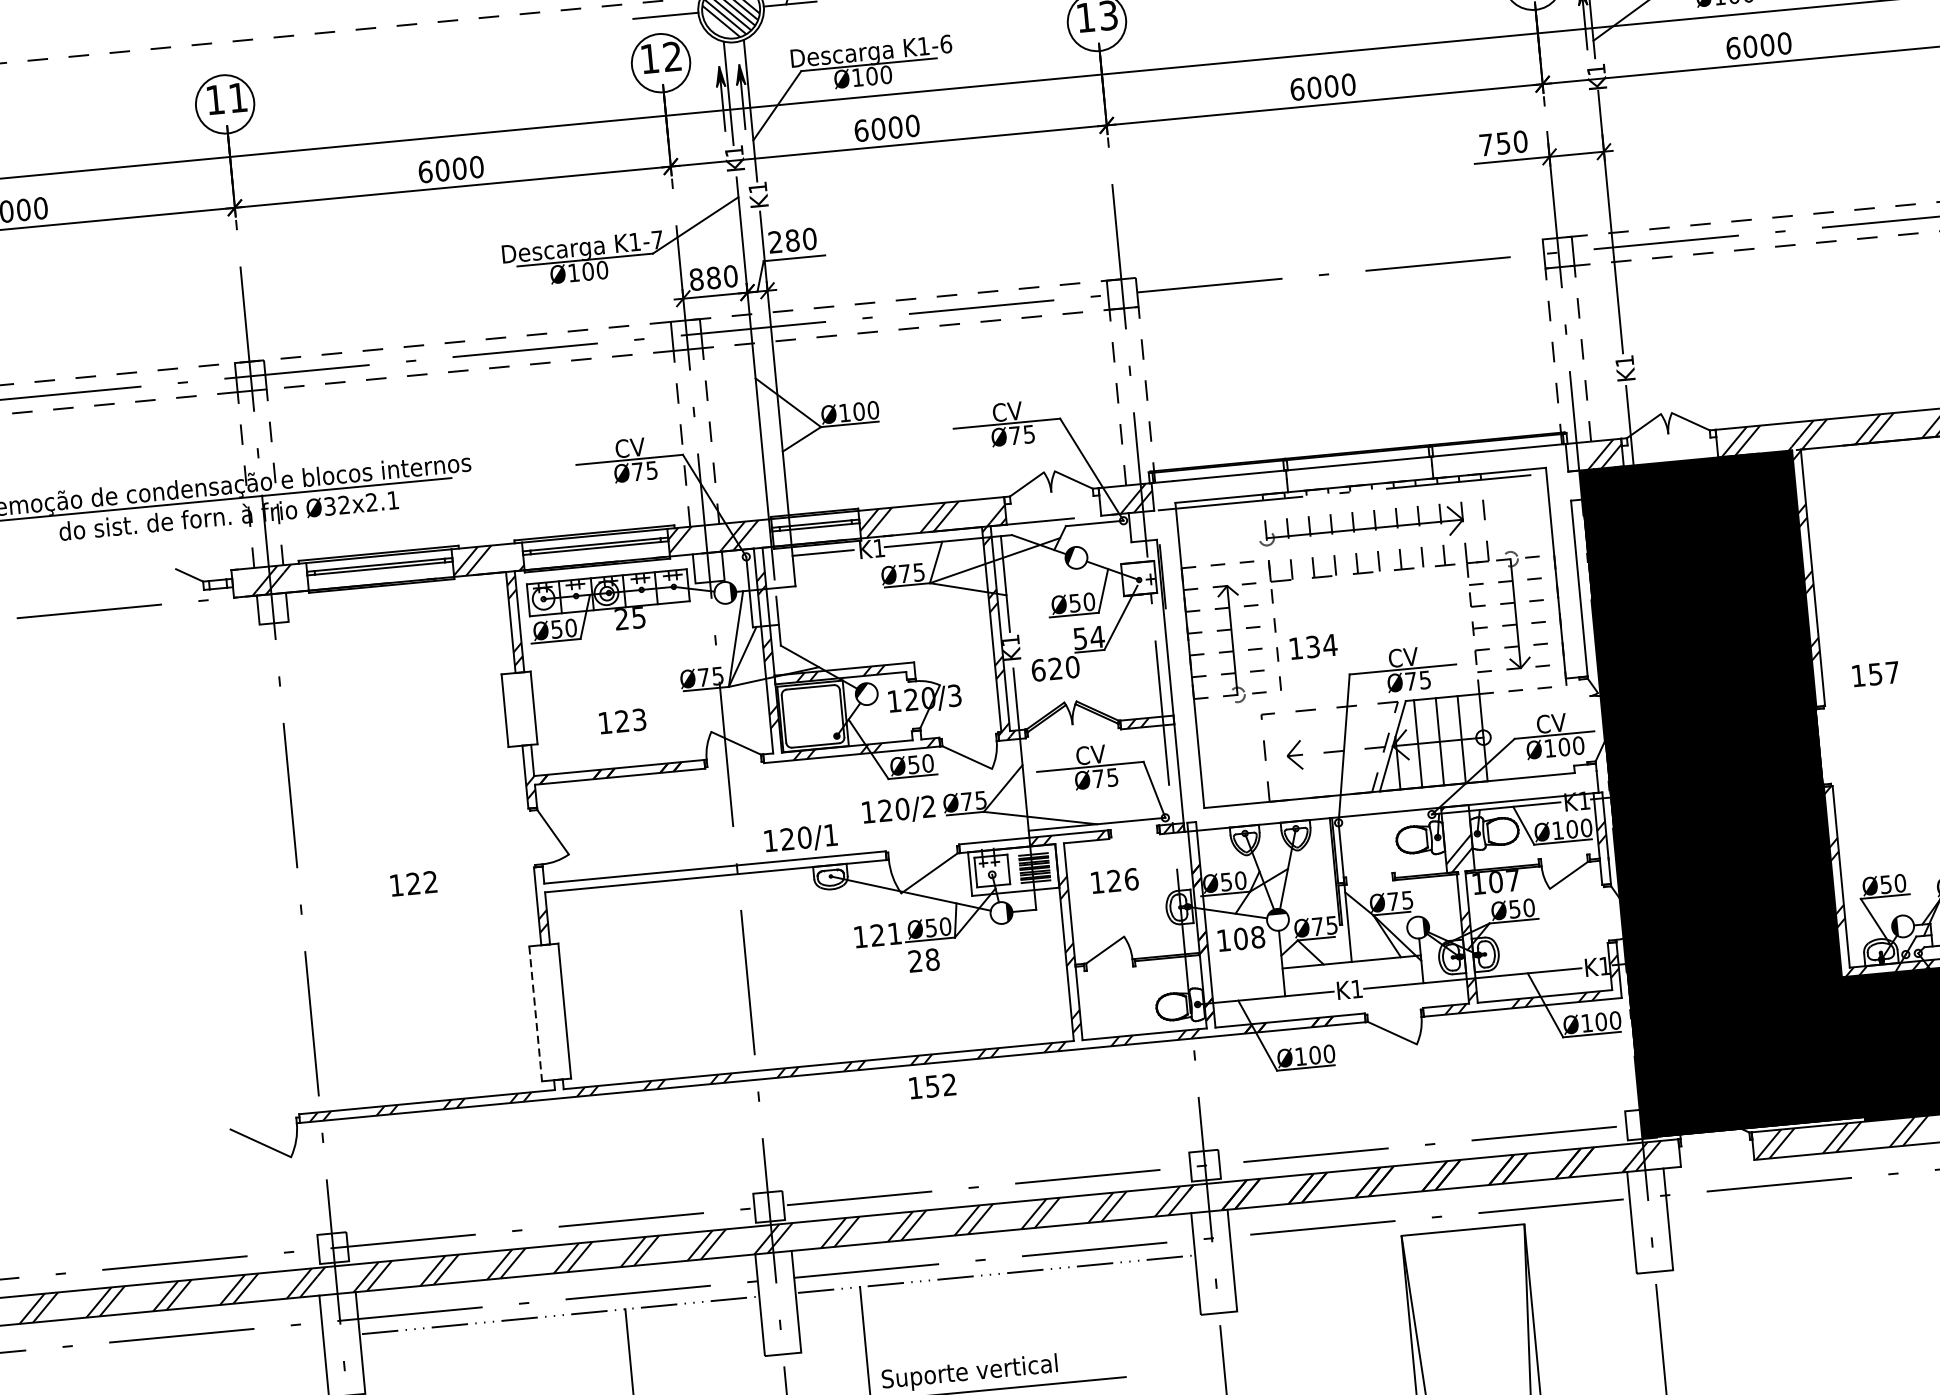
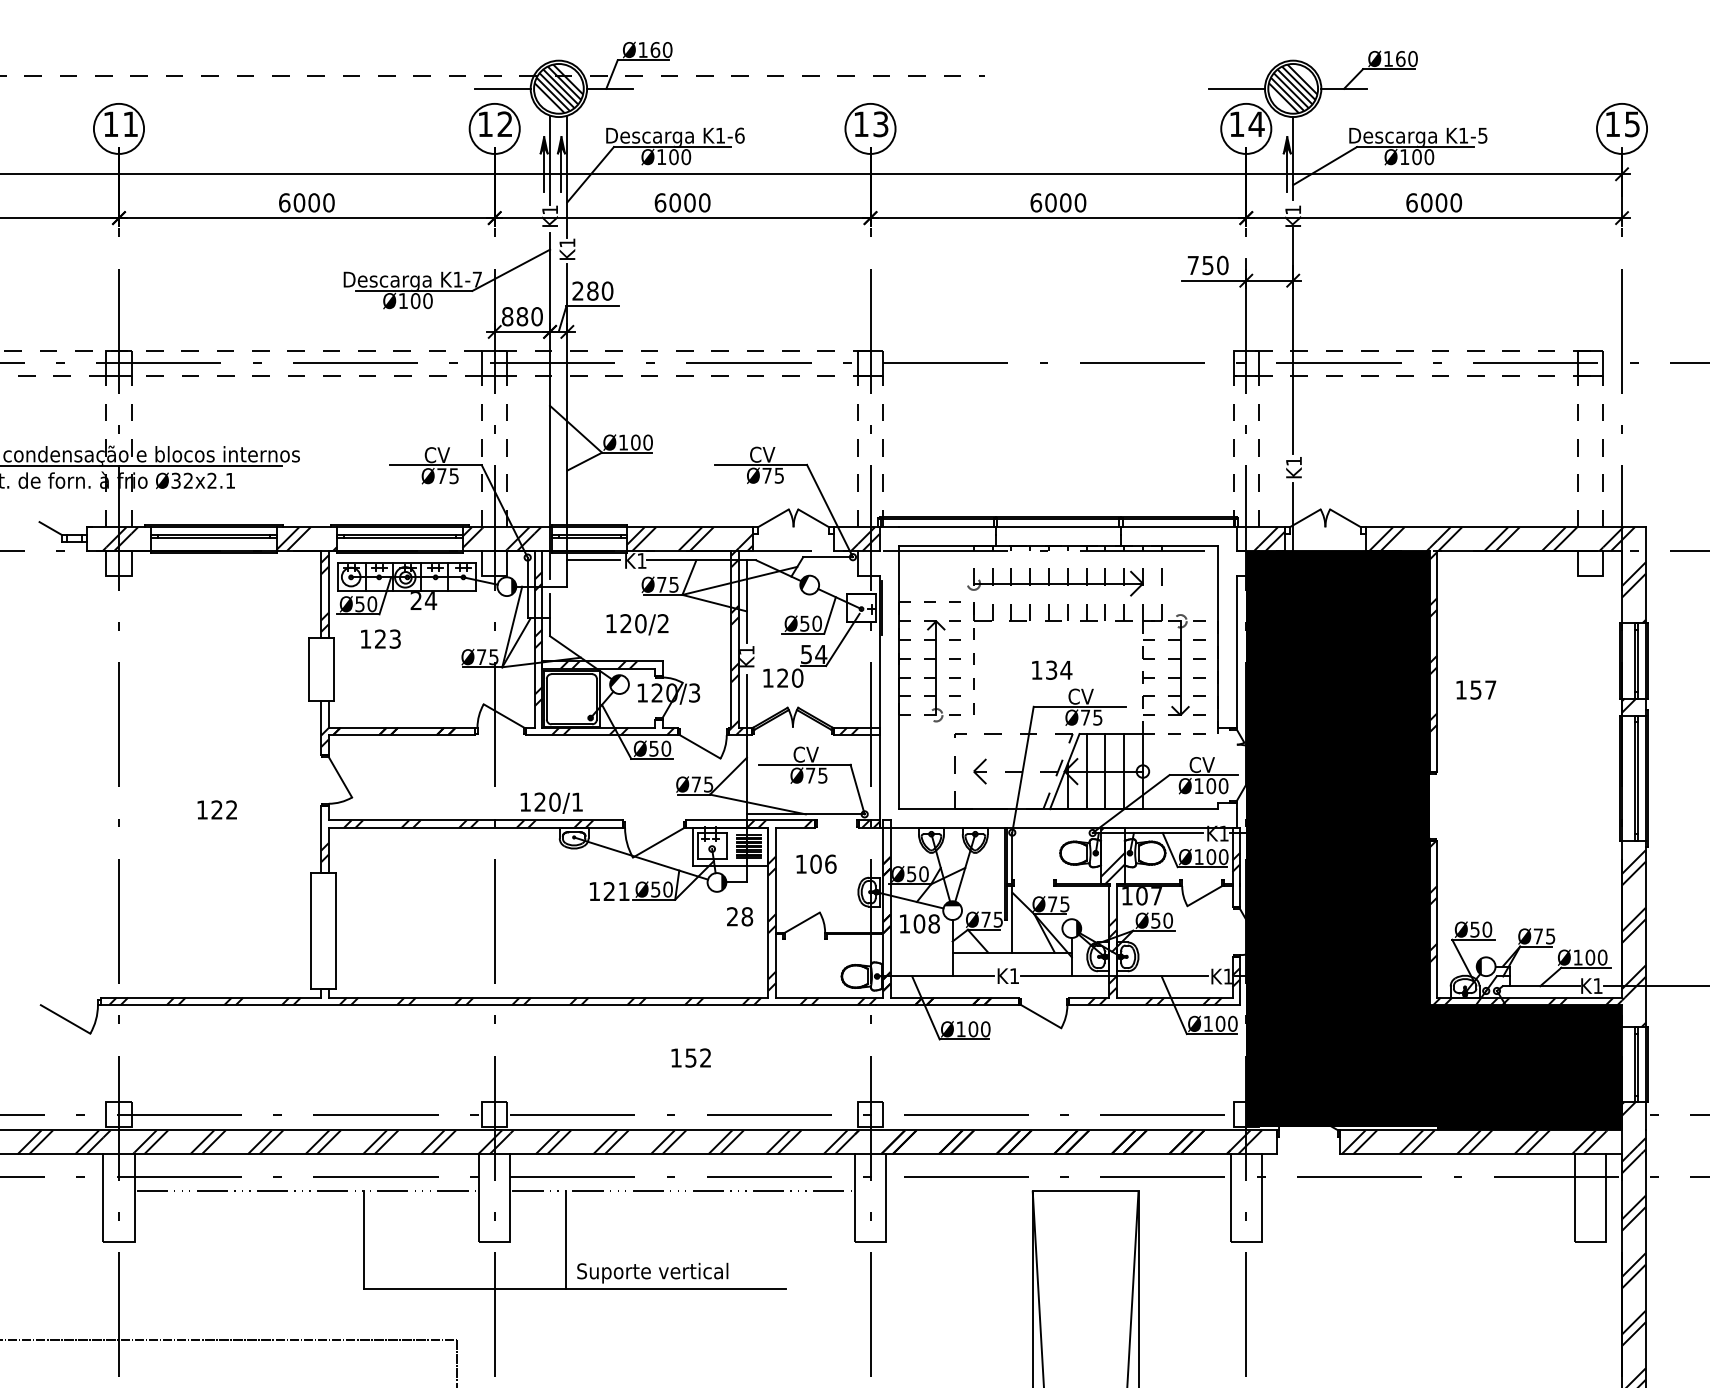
text: (638, 618) -> (430, 601), 25 -> 24
text: (1313, 645) -> (1052, 669), moved
text: (1038, 669) -> (768, 677), 620 -> 120
text: (1876, 673) -> (1476, 689), moved
text: (622, 720) -> (380, 638), moved
text: (898, 810) -> (637, 624), moved
hatch: (706, 871) -> (468, 823), added
text: (1113, 880) -> (815, 863), 126 -> 106
text: (924, 960) -> (740, 916), moved
line: (535, 1014) -> (310, 931), dashed -> solid
text: (931, 1085) -> (690, 1057), moved

